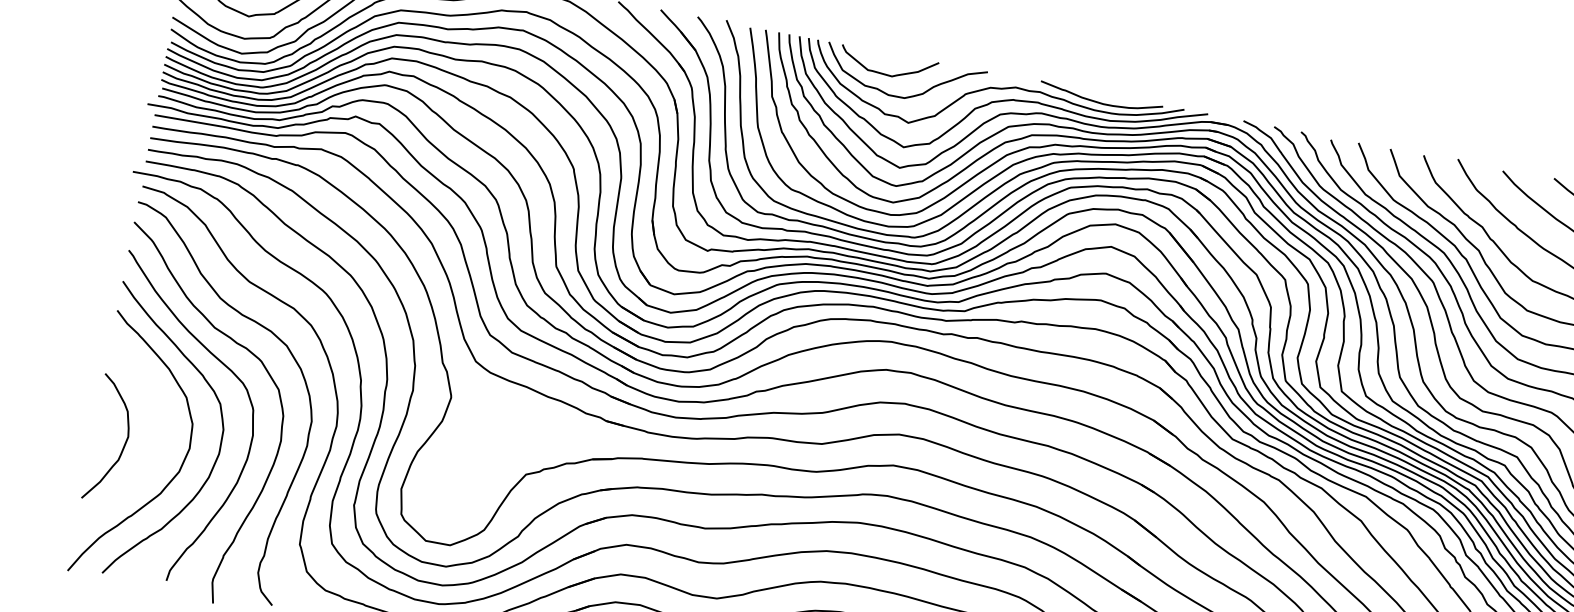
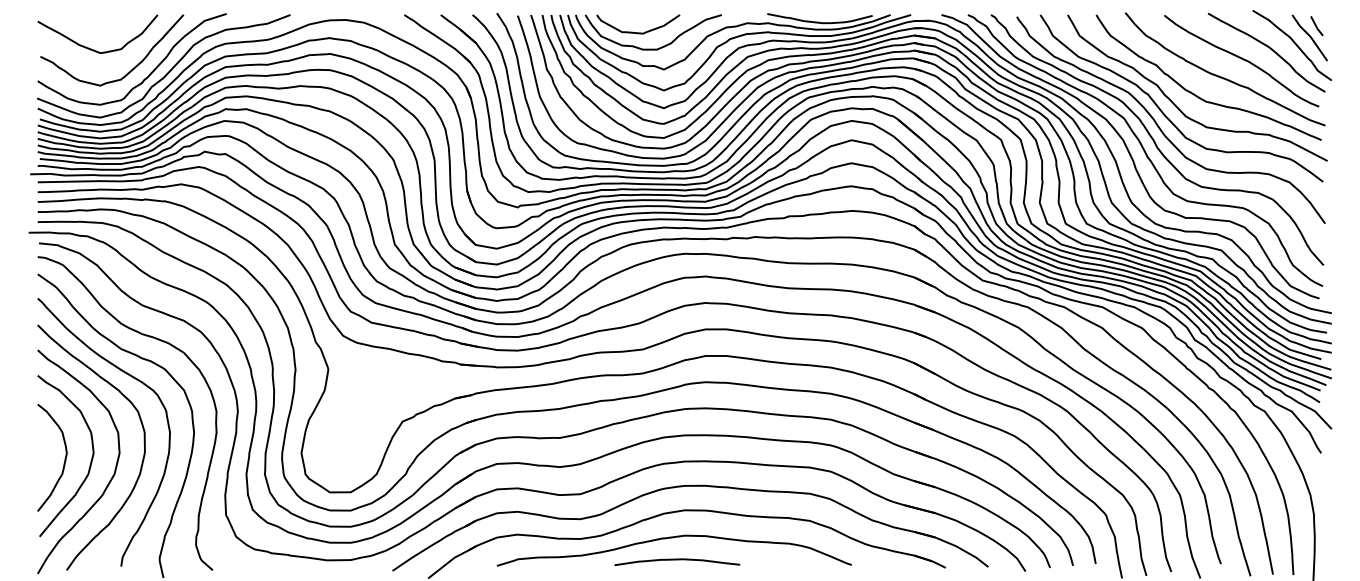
curve: (152, 454) -> (89, 464), added

